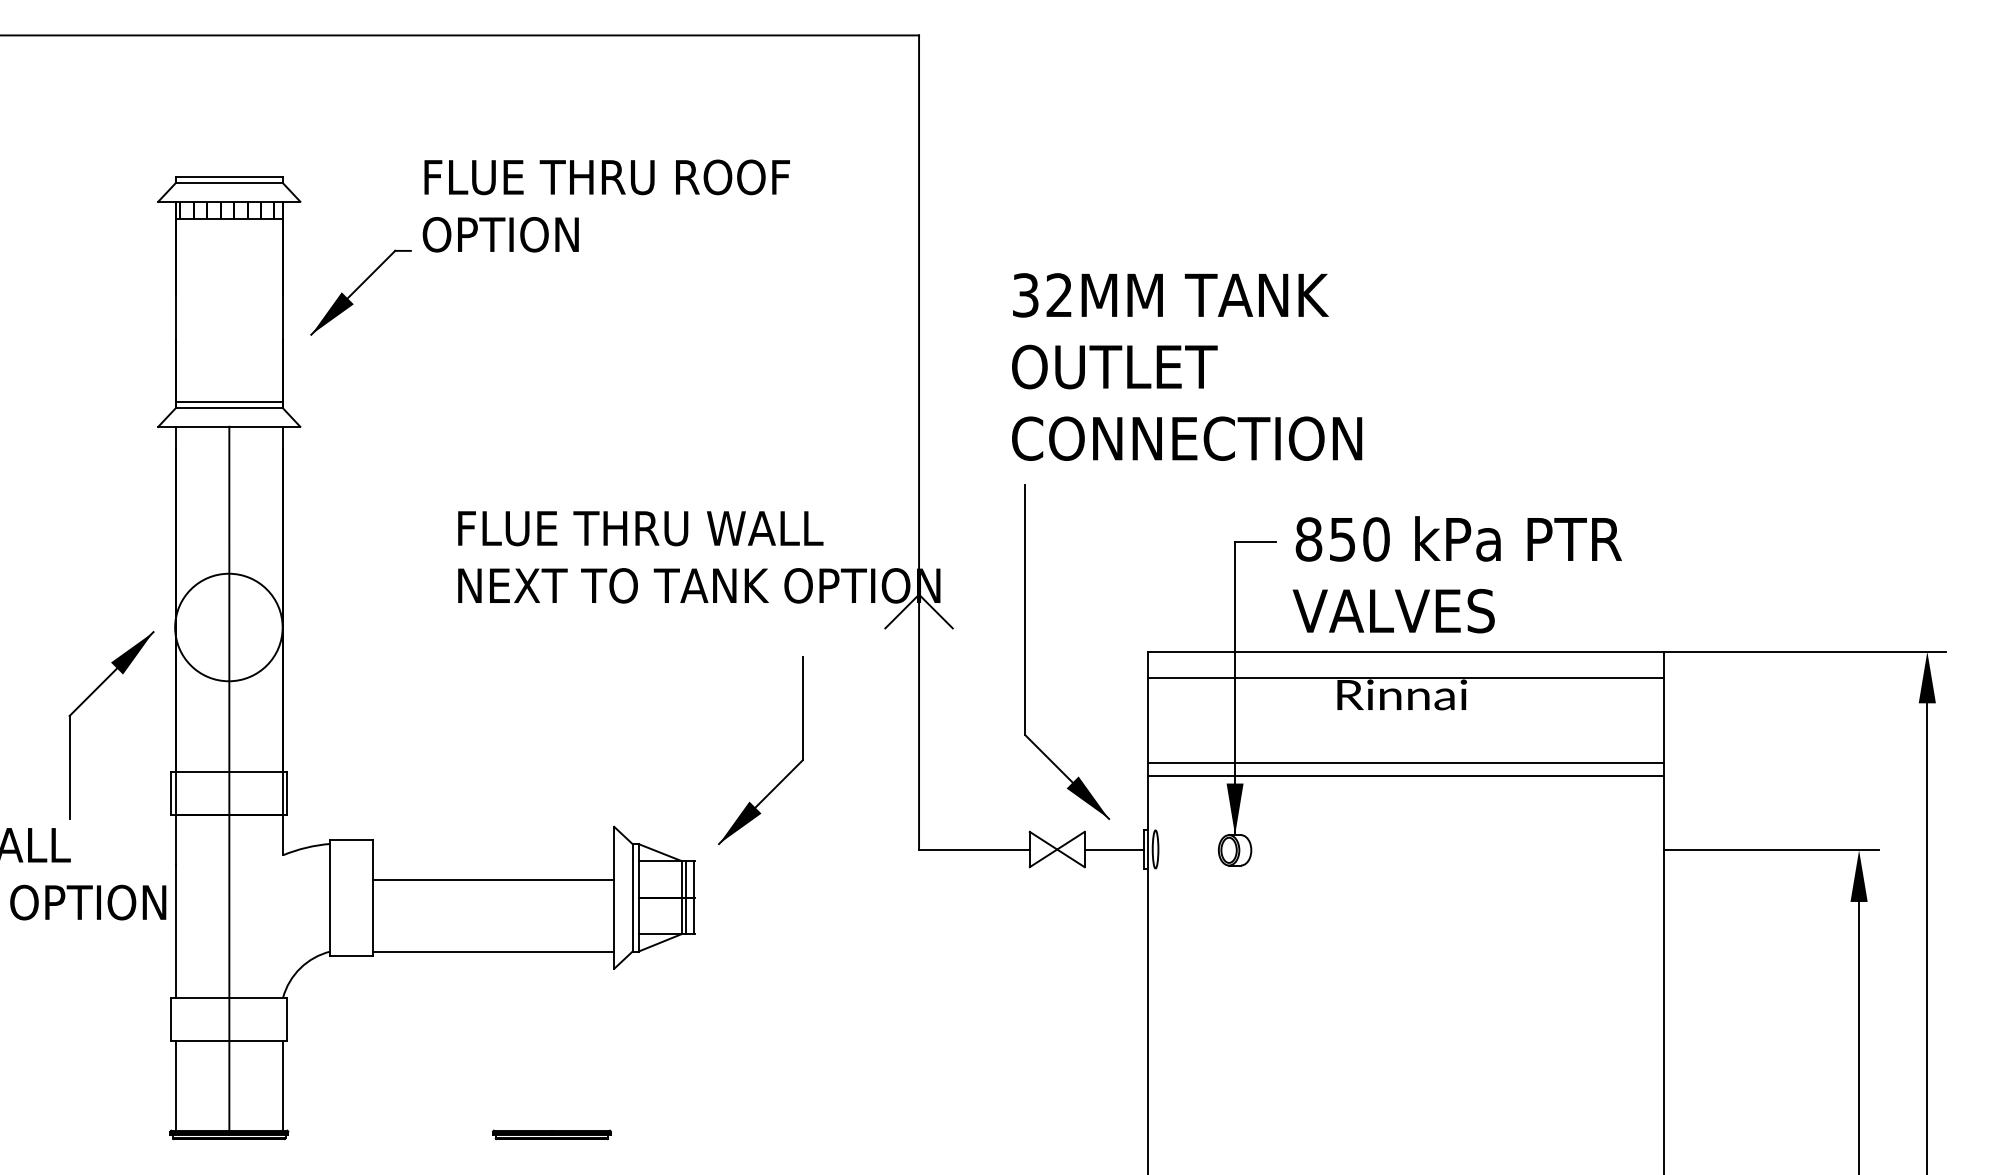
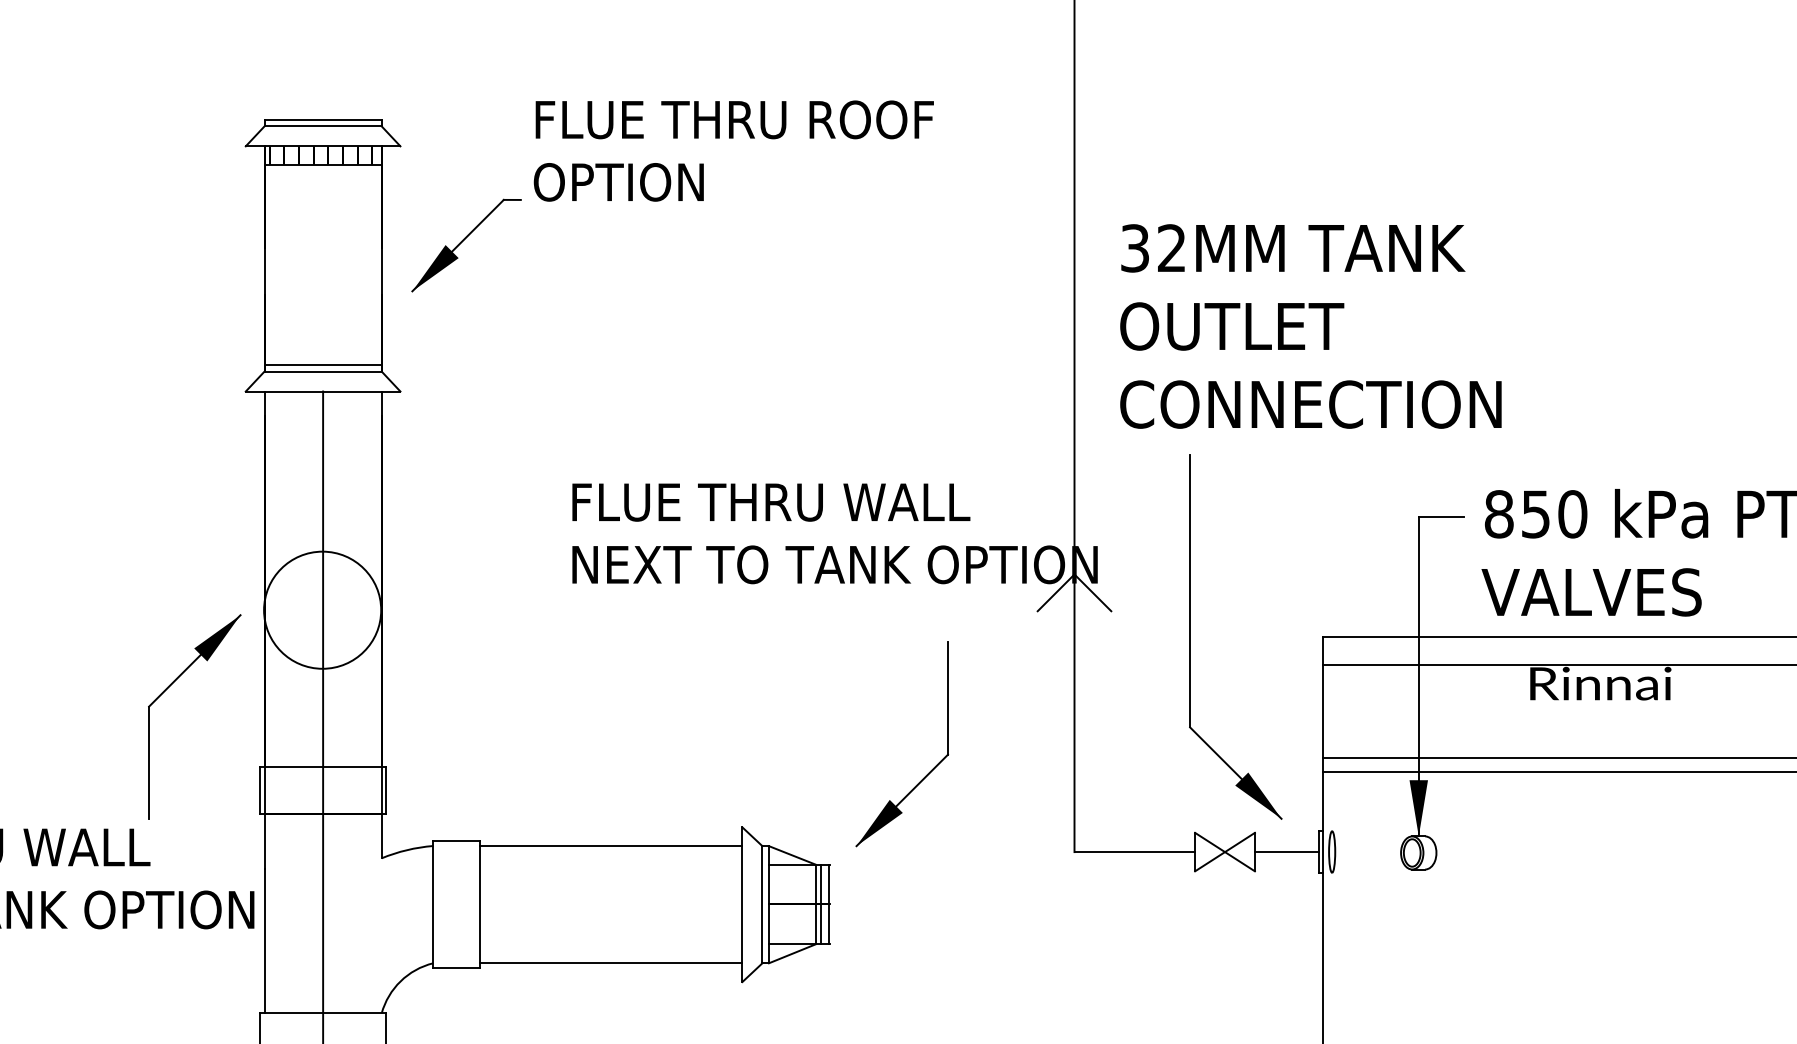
text: (1187, 366) -> (1311, 325), moved
line: (493, 880) -> (610, 846), moved

